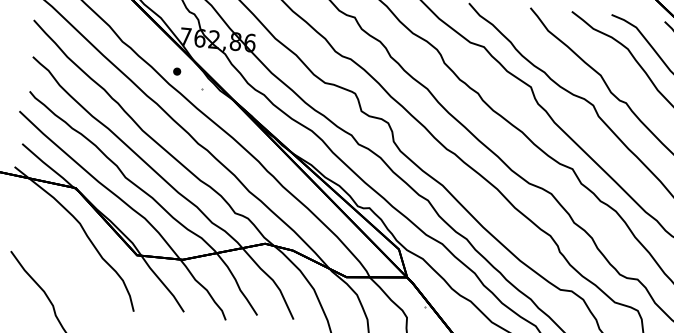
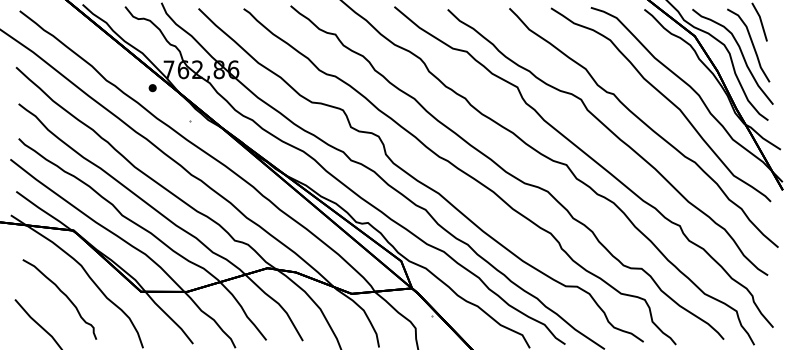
part: (176, 71) -> (152, 88), moved
curve: (59, 250) -> (63, 294), added

